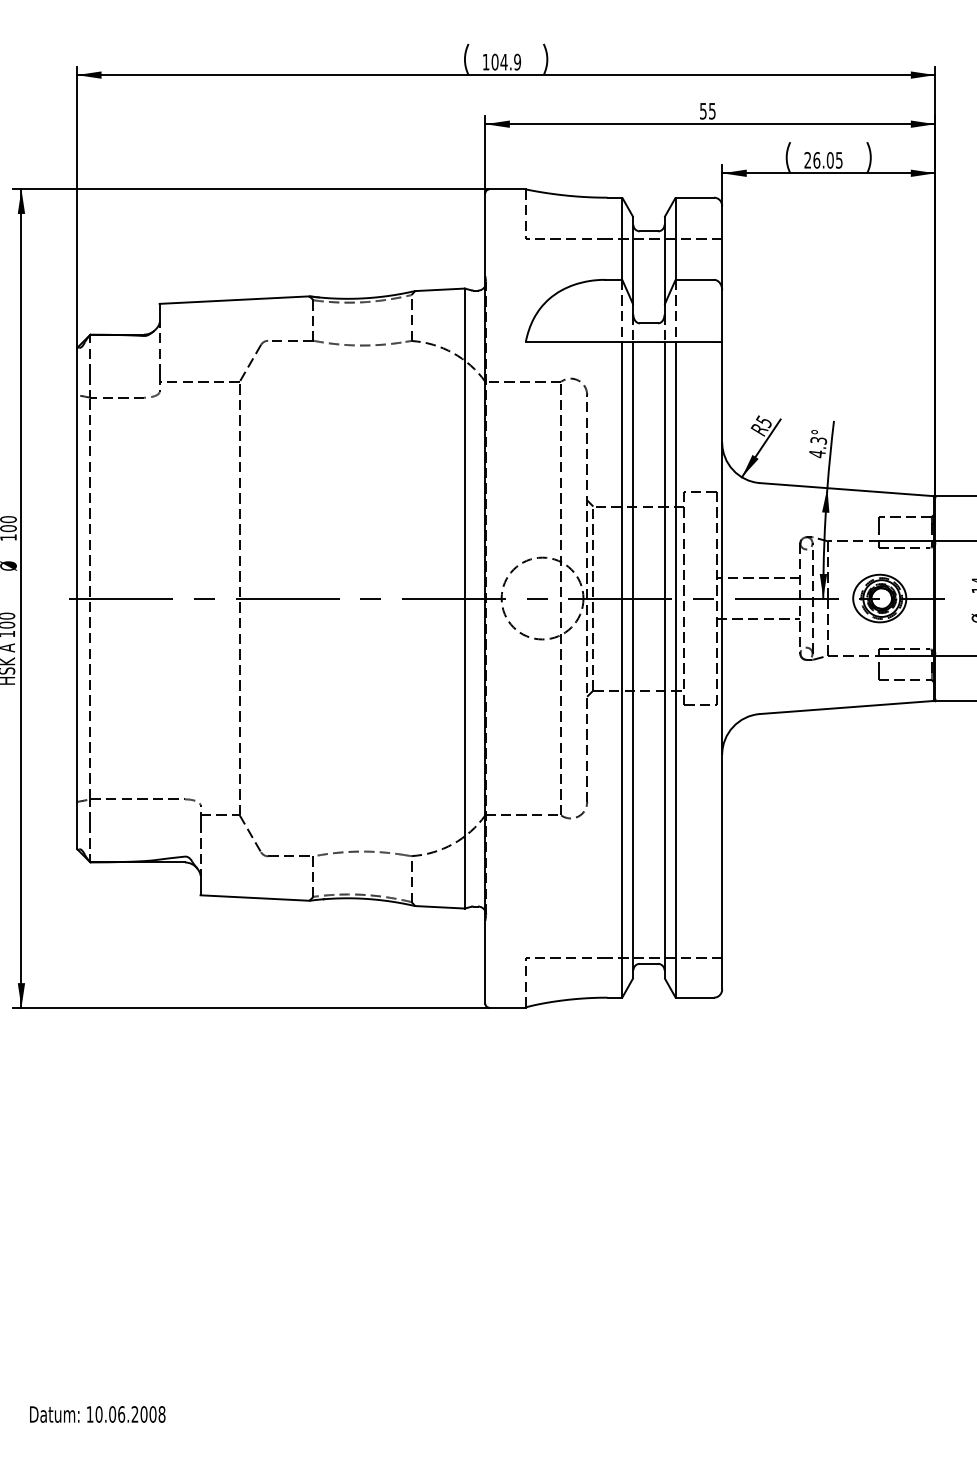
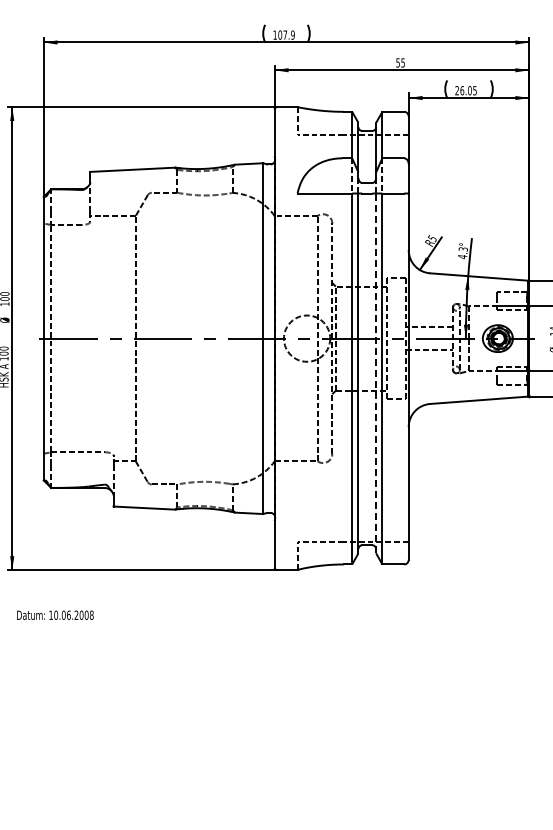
text: (504, 61) -> (285, 34), 104.9 -> 107.9
line: (665, 660) -> (376, 373), solid -> dashed
text: (97, 1413) -> (55, 614), moved

